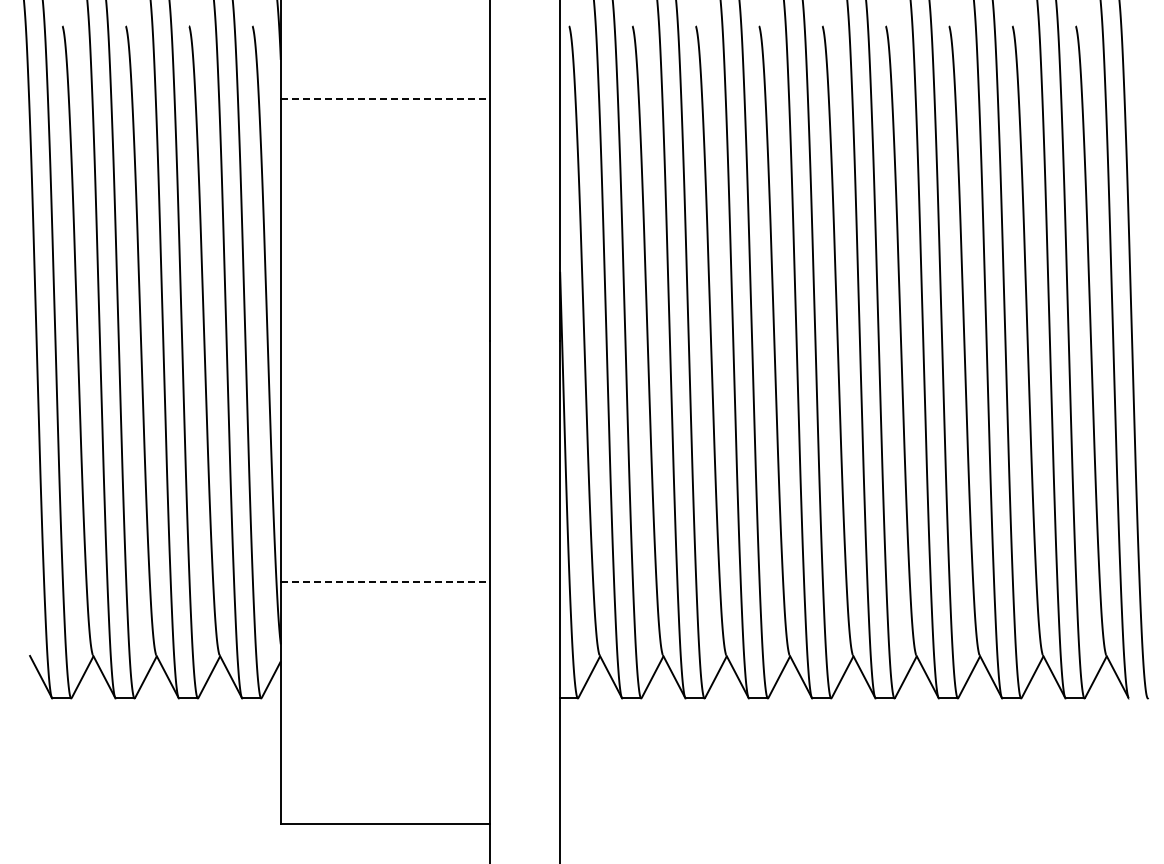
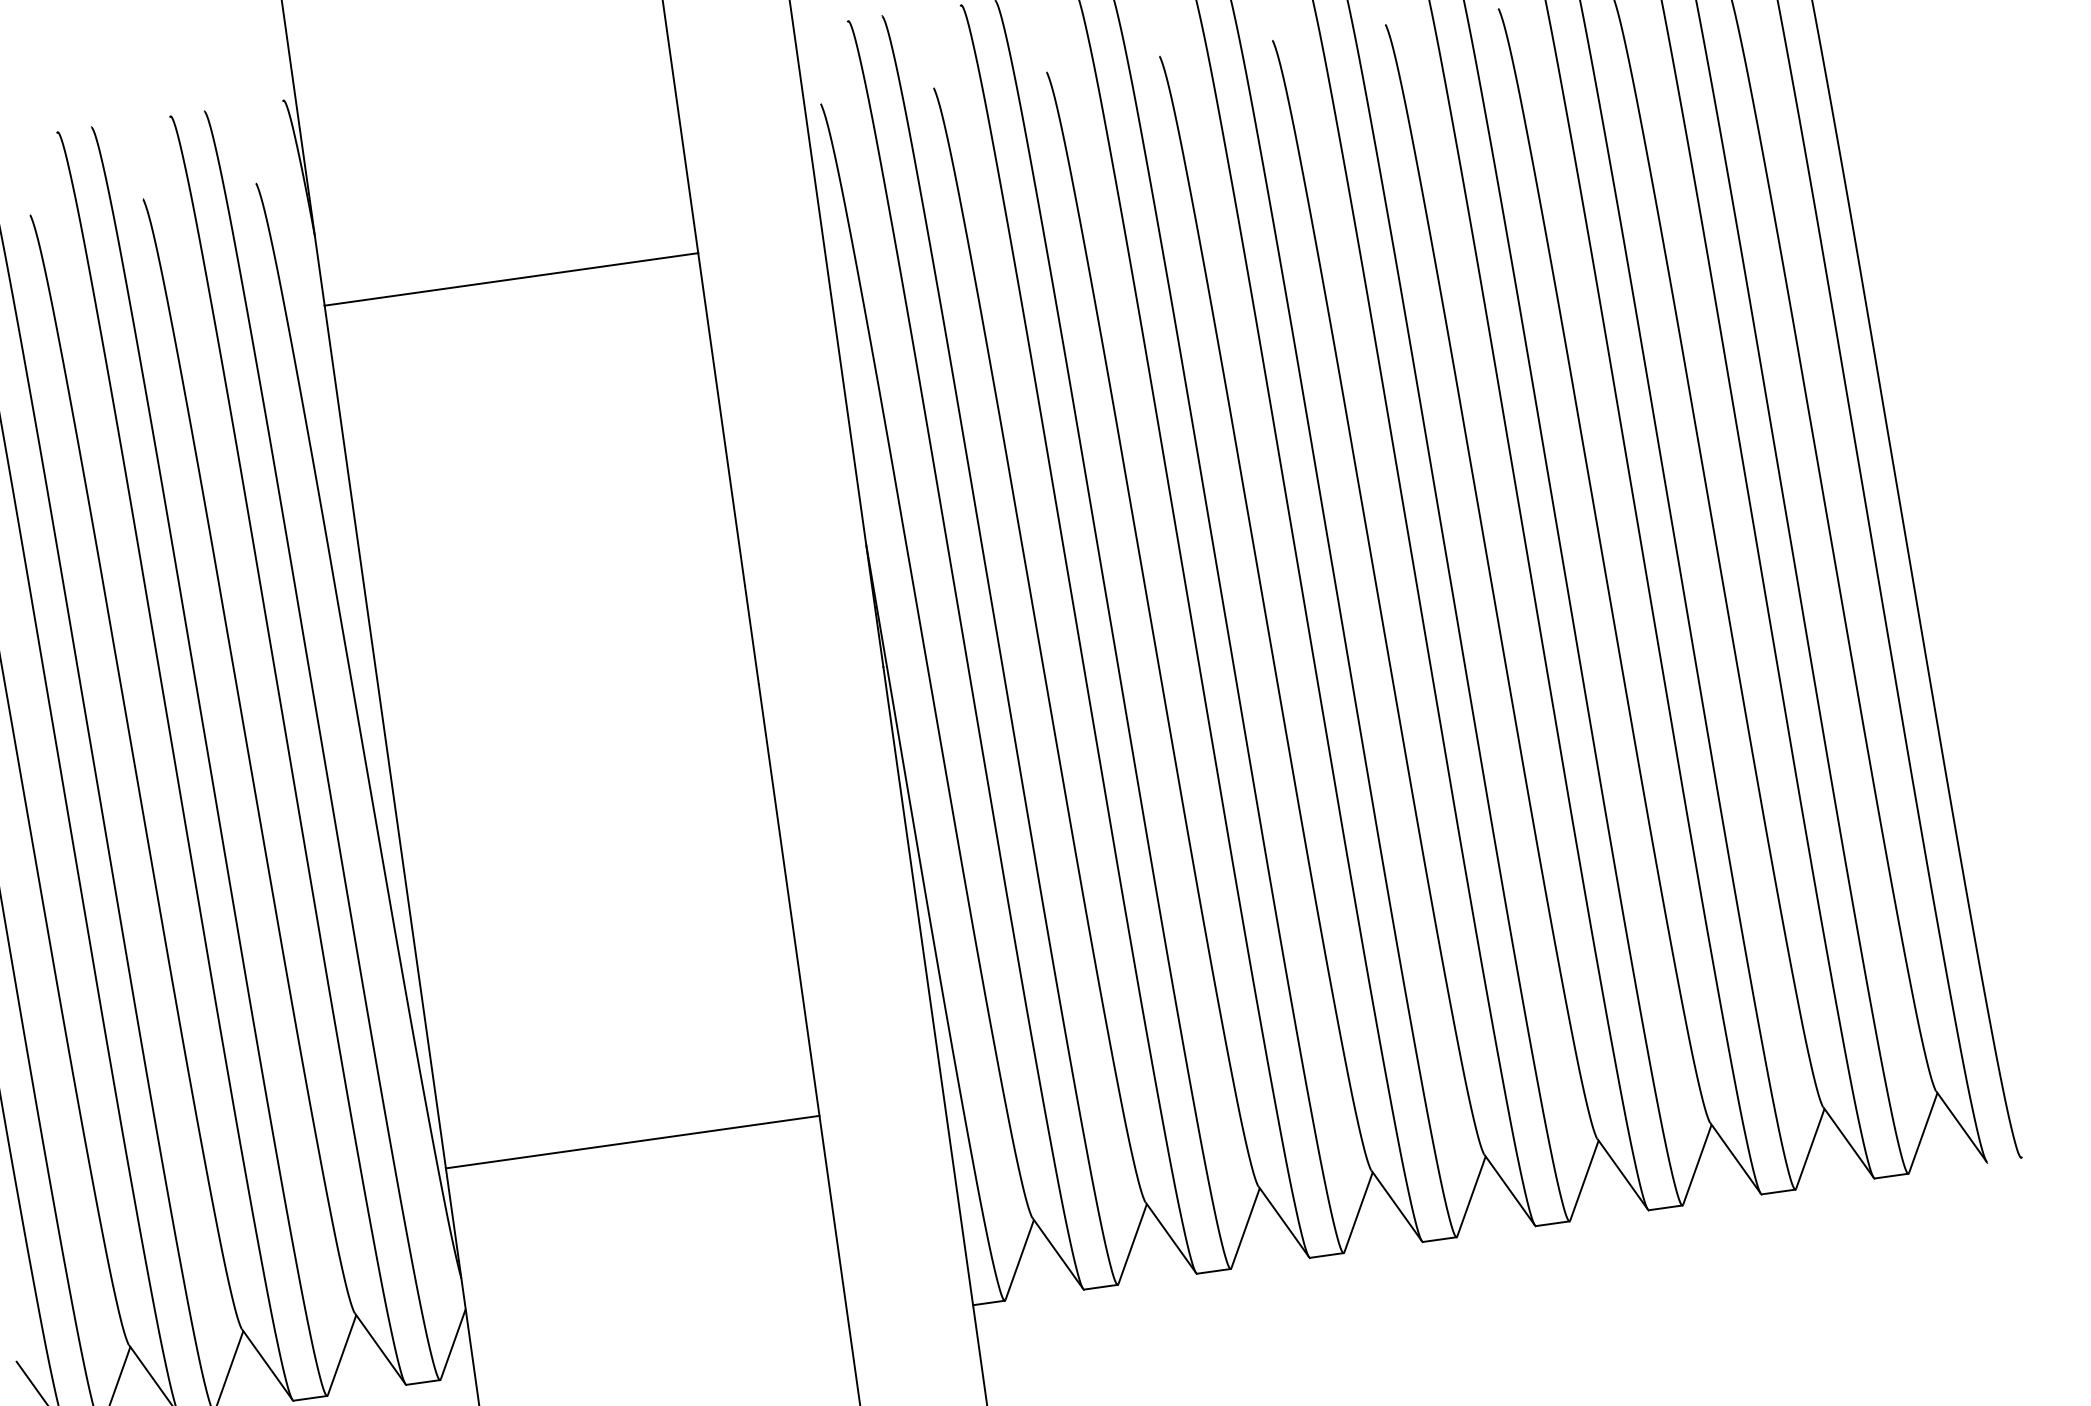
line: (385, 98) -> (511, 279), dashed -> solid
line: (385, 582) -> (632, 1142), dashed -> solid

